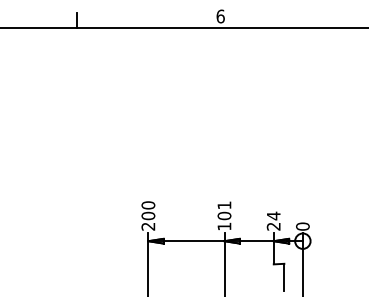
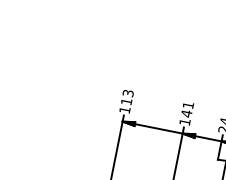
text: (148, 215) -> (126, 101), 200 -> 113
text: (224, 215) -> (186, 113), 101 -> 141

